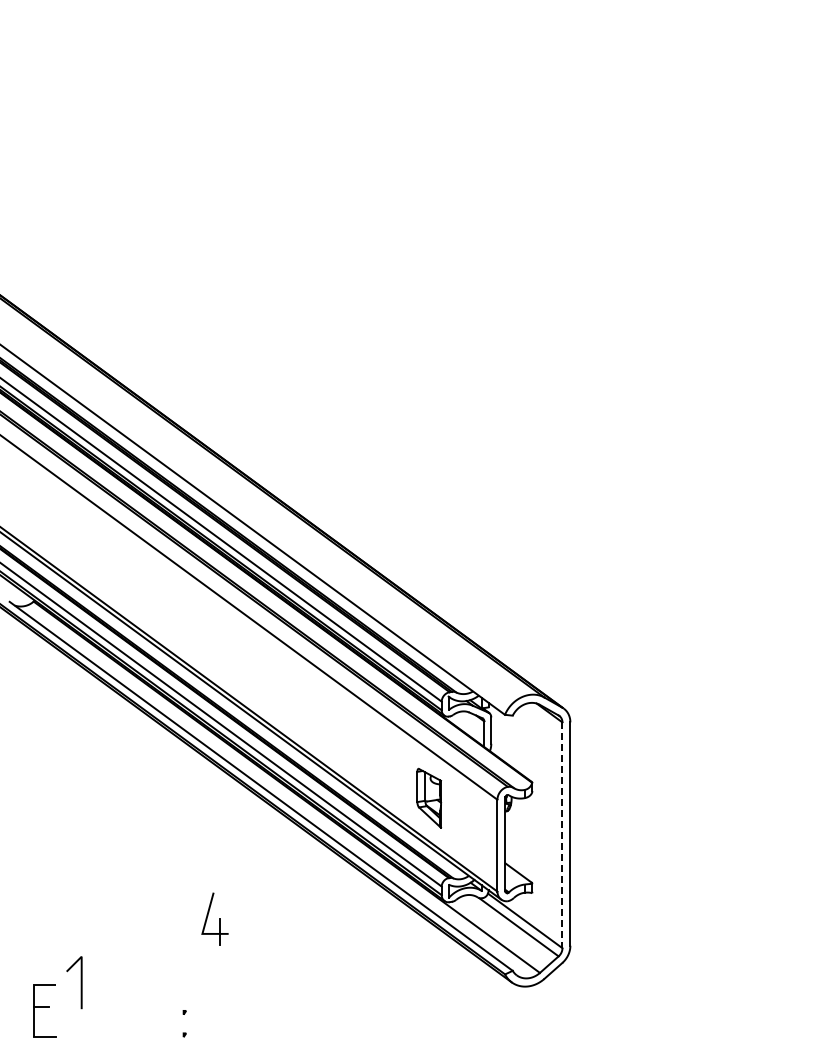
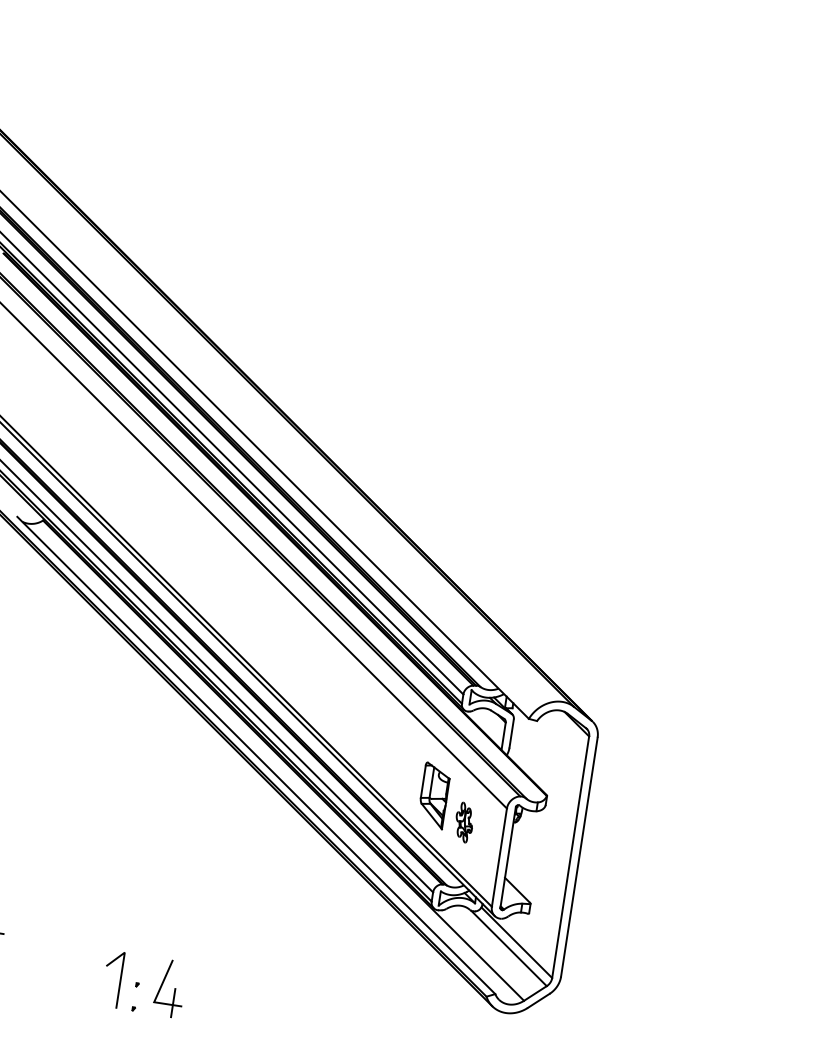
part: (460, 818) -> (464, 822), added
line: (562, 835) -> (570, 857), dashed -> solid
part: (214, 918) -> (169, 987), moved
line: (80, 982) -> (119, 980), moved

